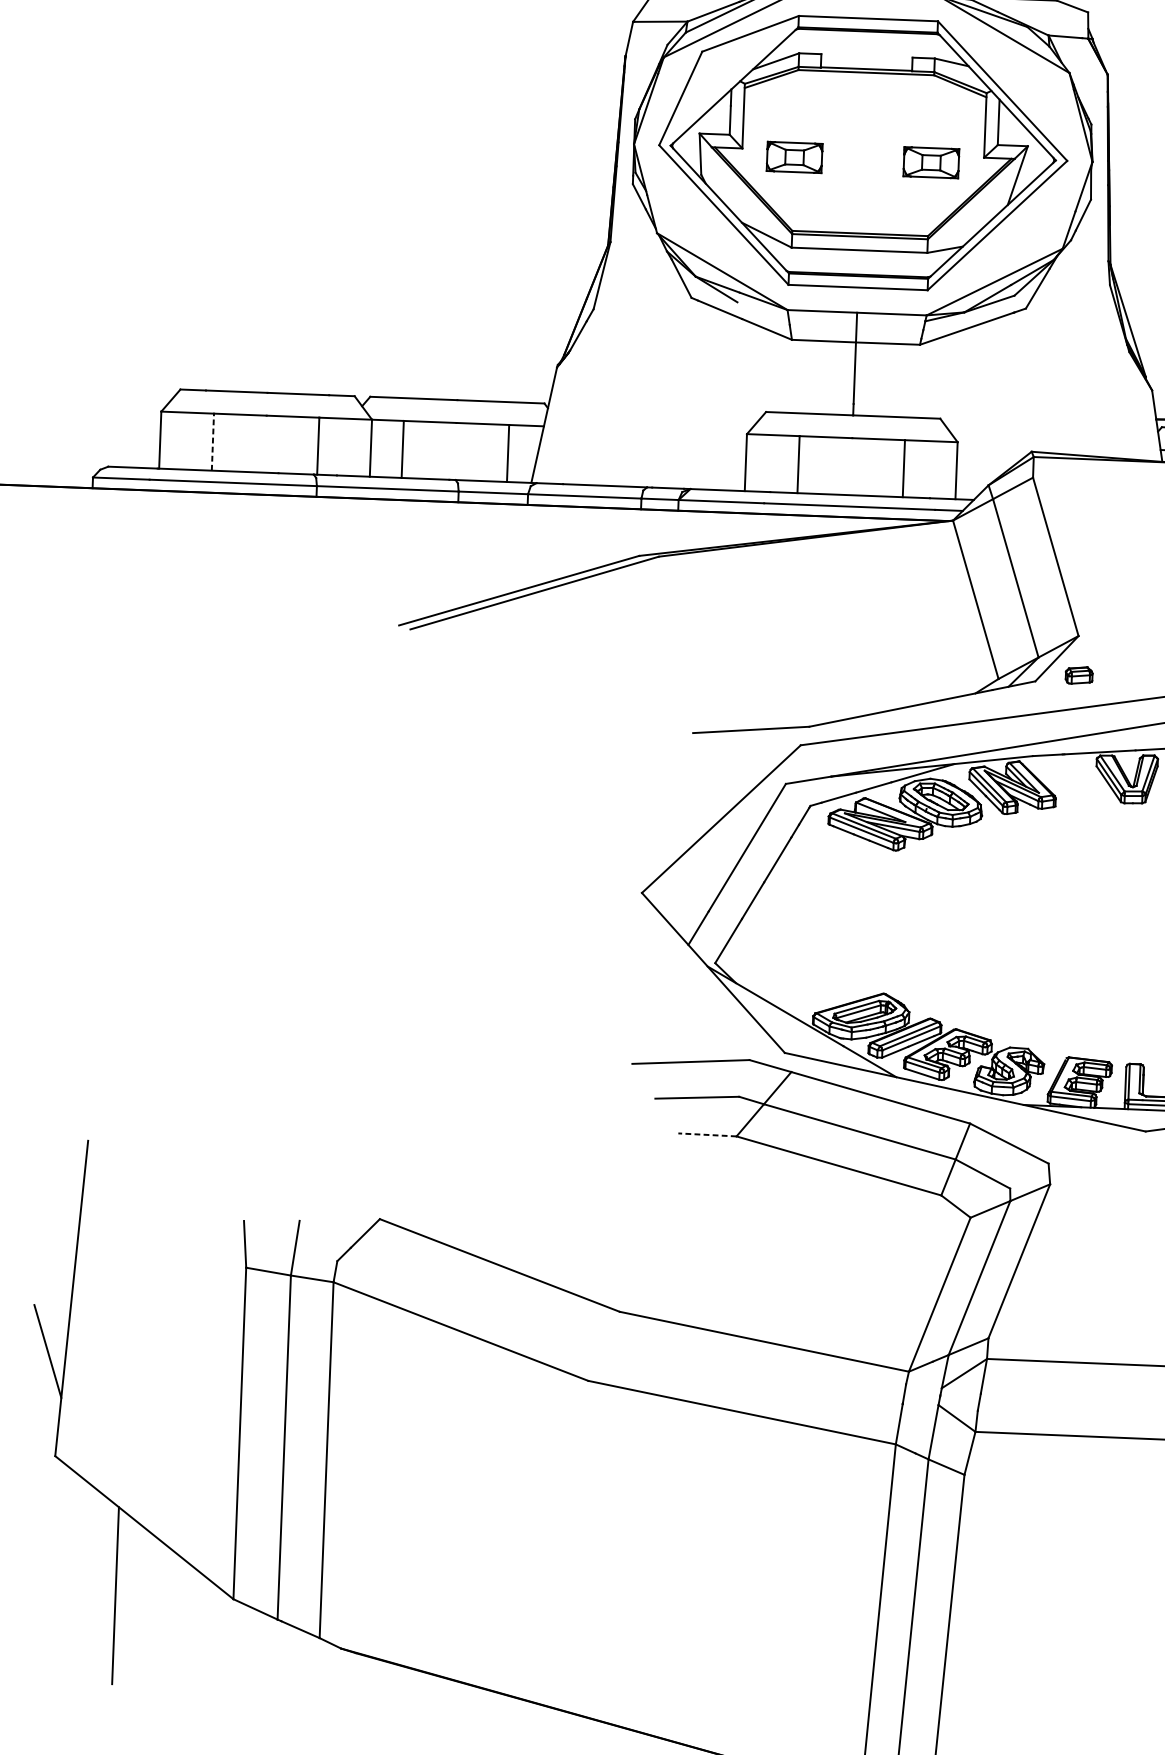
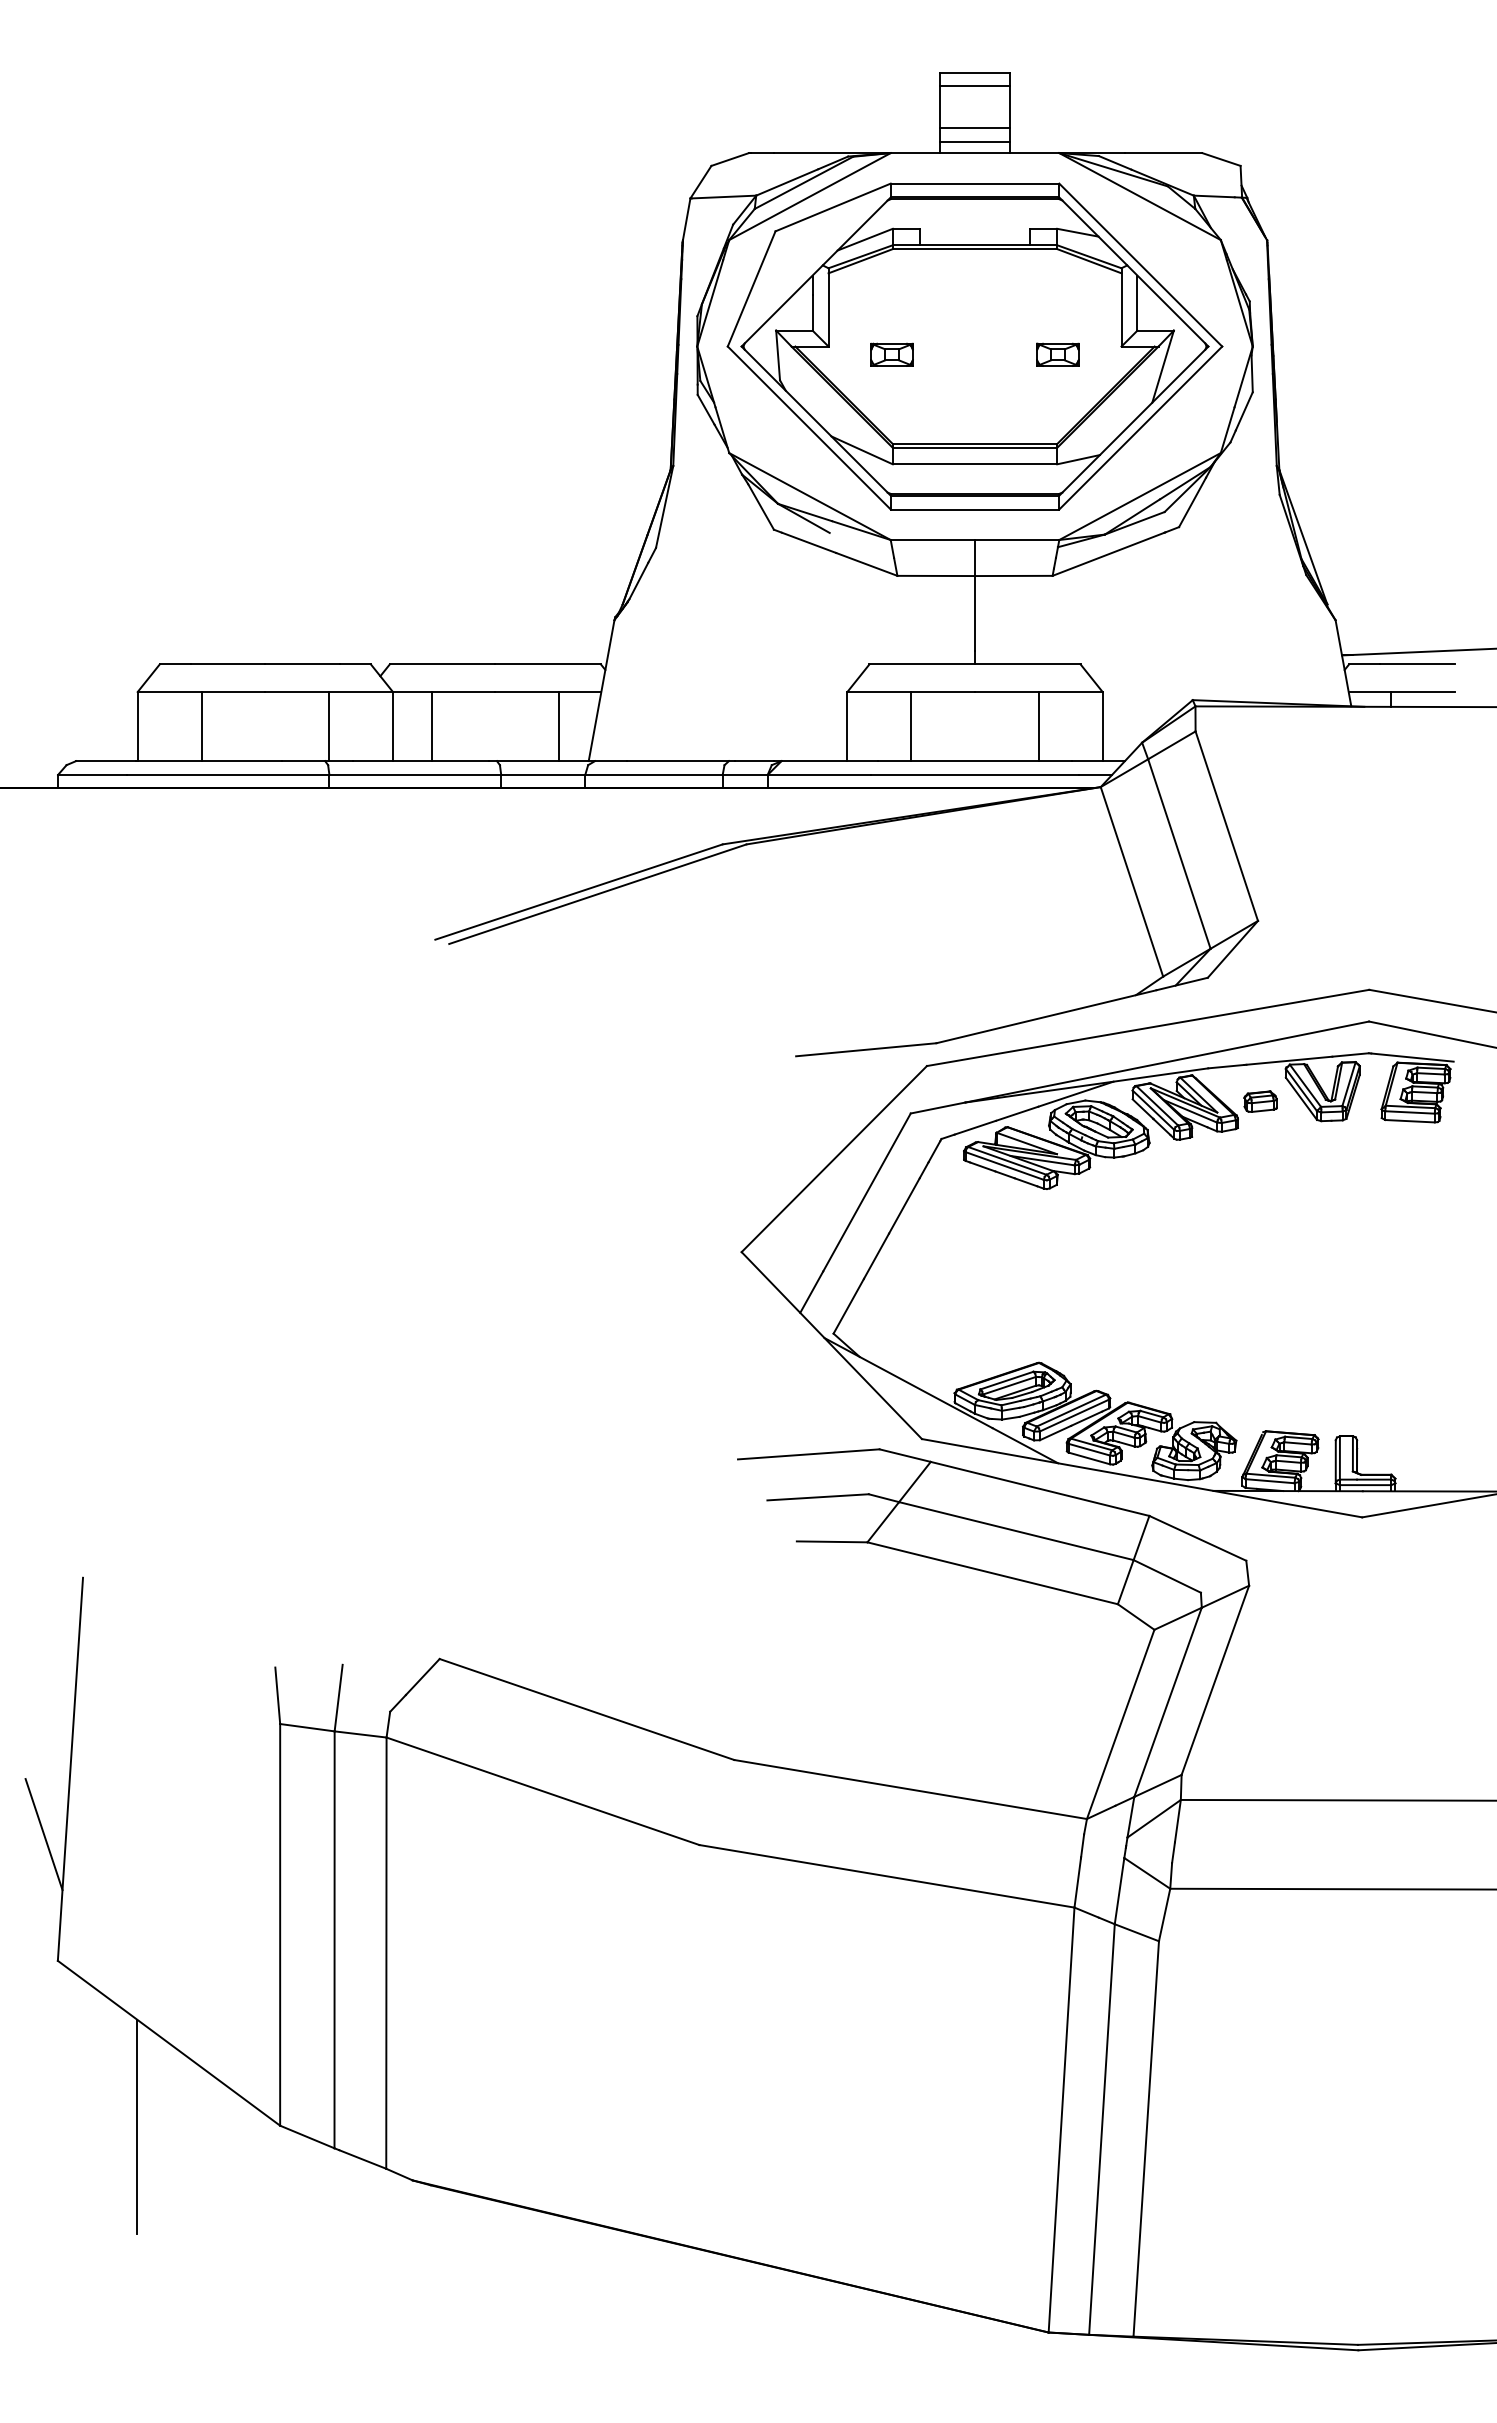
part: (794, 156) -> (891, 354), size x0.62
part: (931, 162) -> (1057, 354), size x0.62
line: (212, 442) -> (201, 726), dashed -> solid
part: (1079, 675) -> (1260, 1101), moved
line: (706, 1134) -> (831, 1541), dashed -> solid

